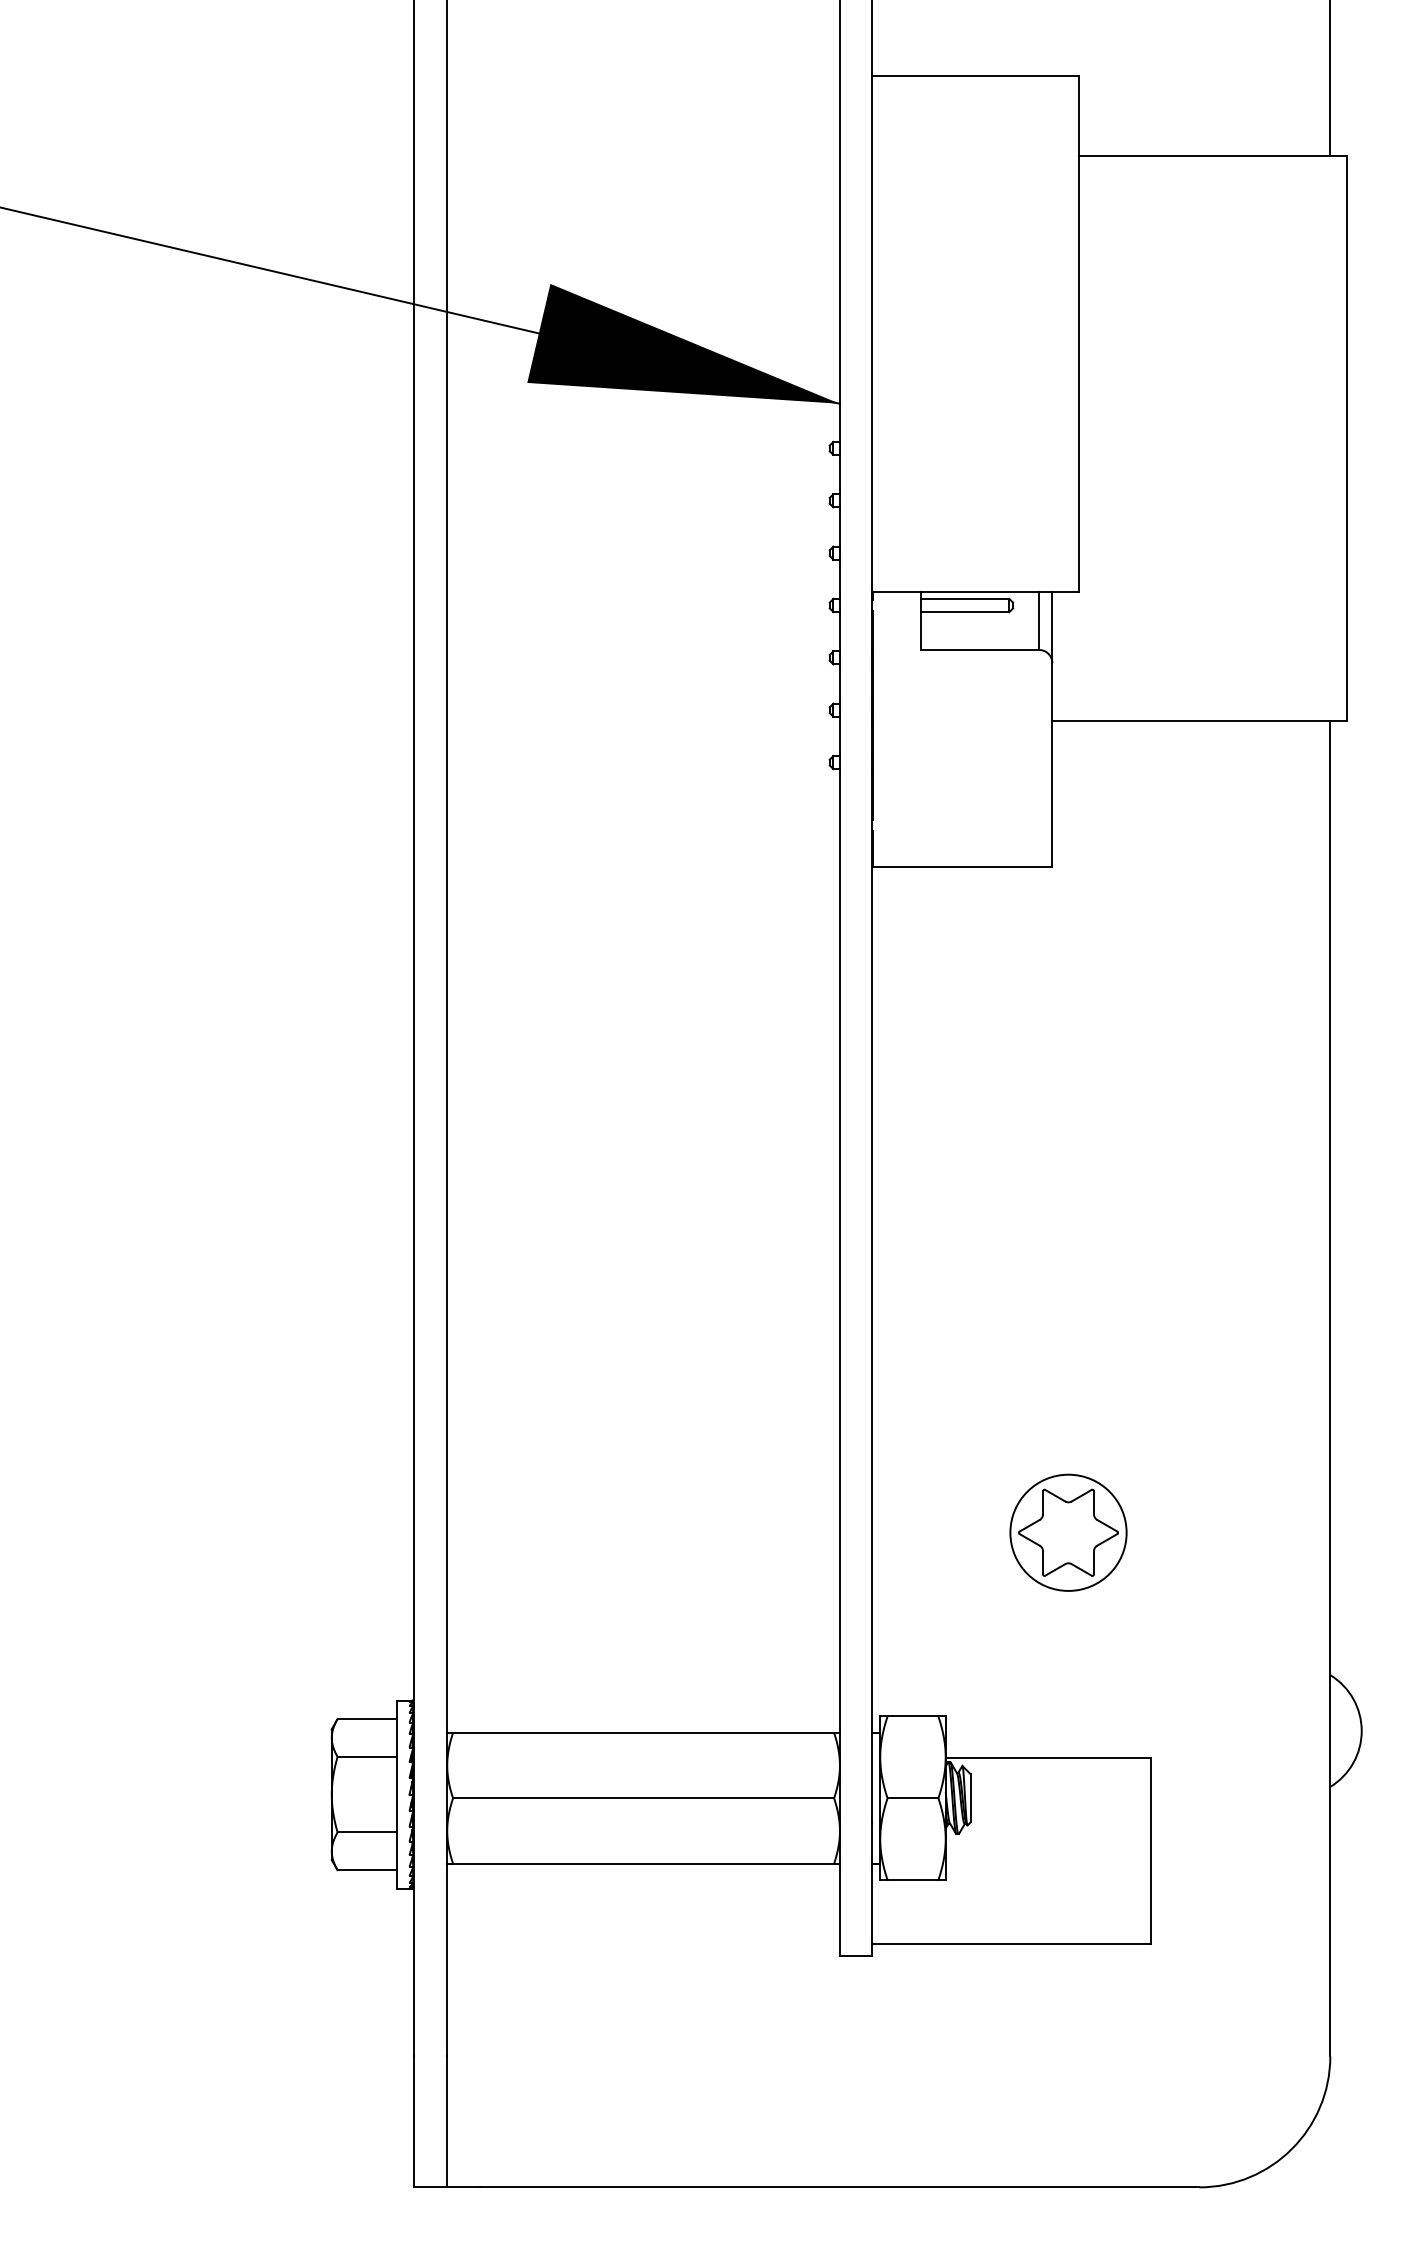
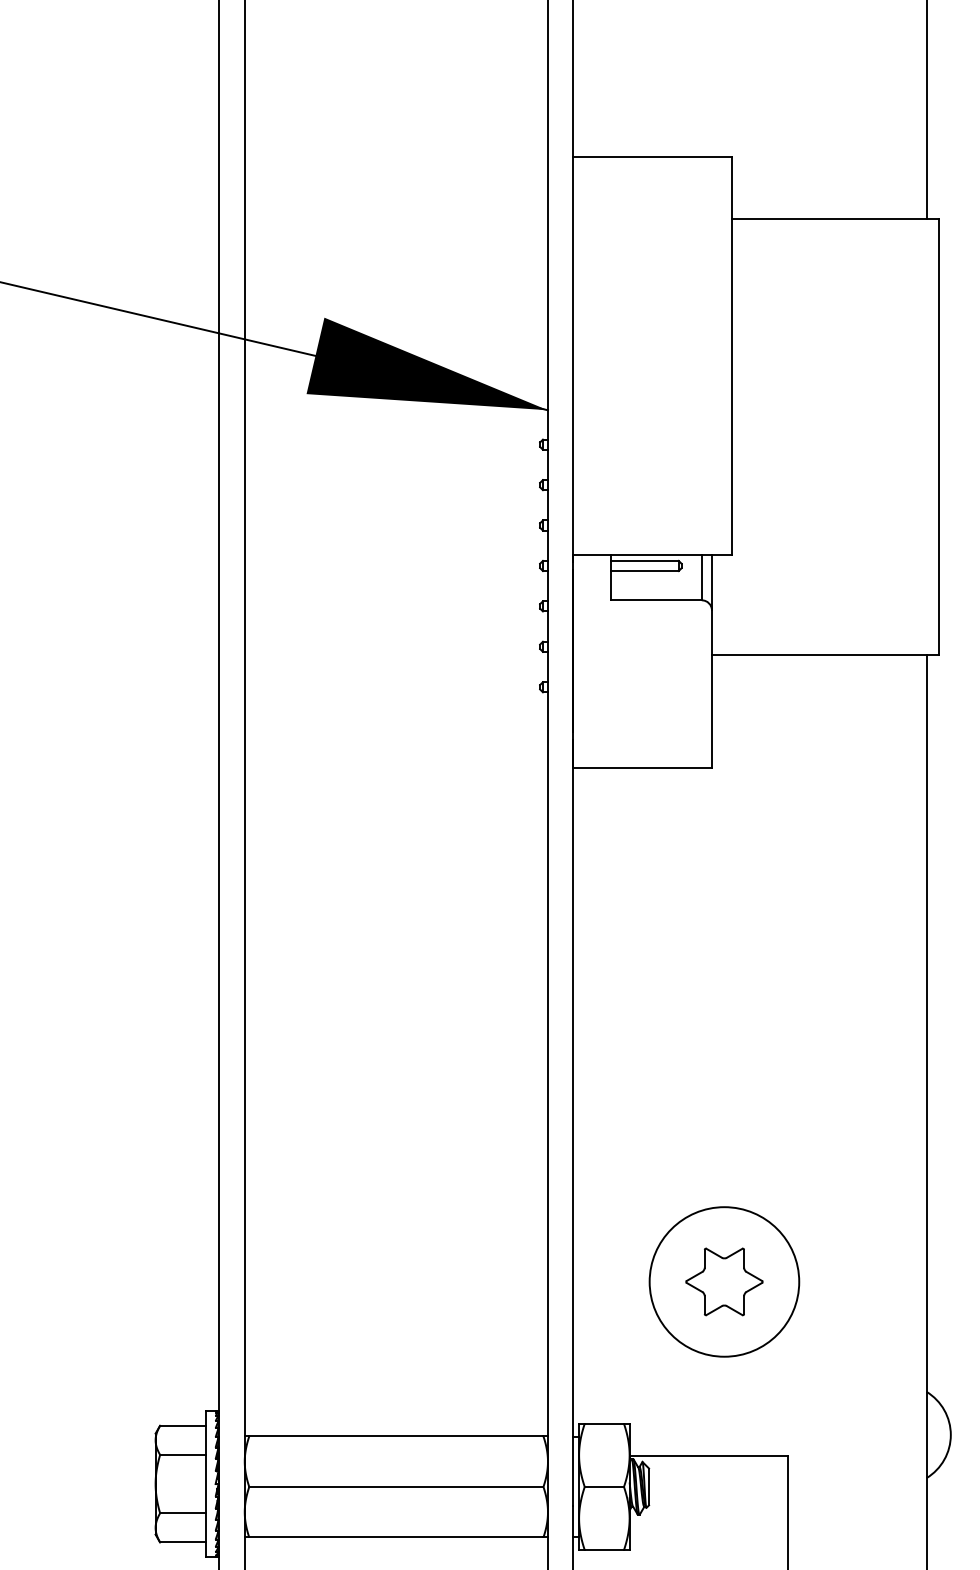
circle: (1068, 1532) -> (724, 1281), size x1.67

